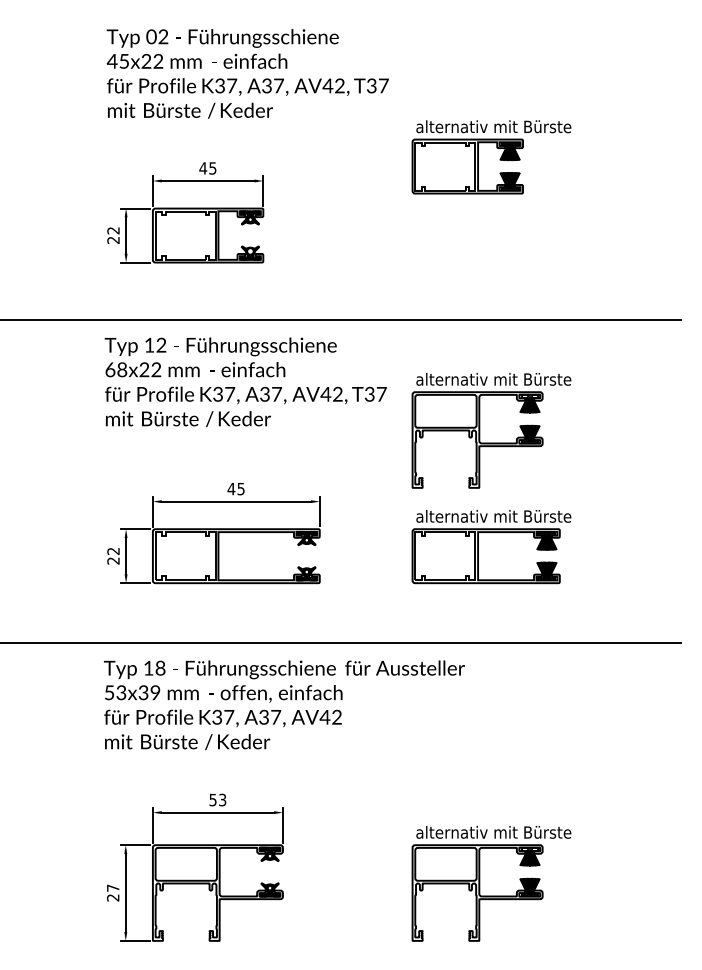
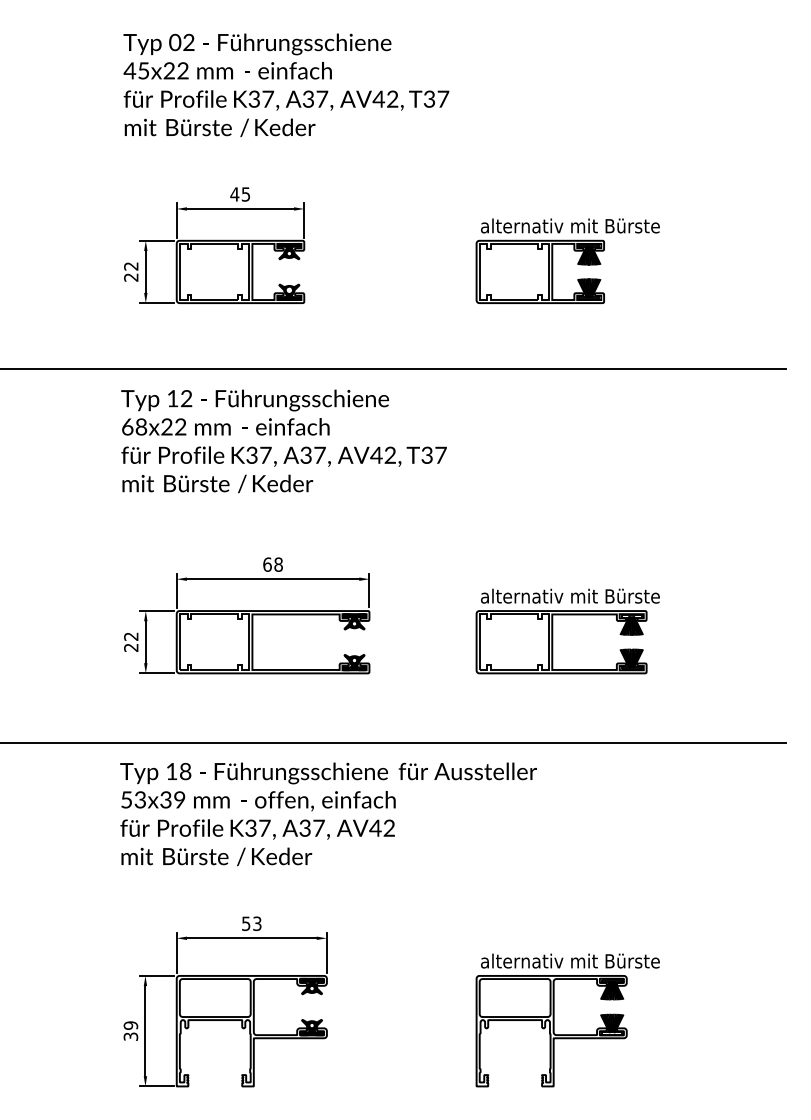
part: (499, 159) -> (576, 263), moved
part: (480, 430) -> (555, 497), removed
text: (235, 488) -> (272, 564), 45 -> 68
text: (112, 892) -> (130, 1030), 27 -> 39

